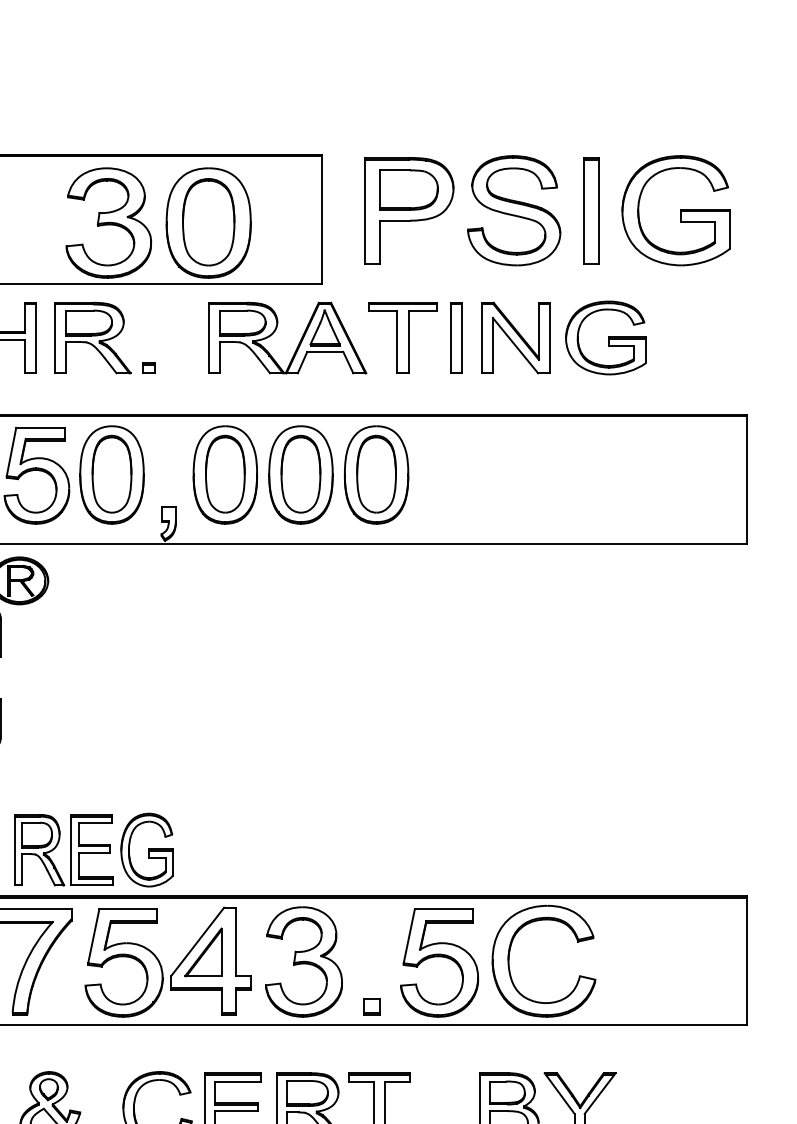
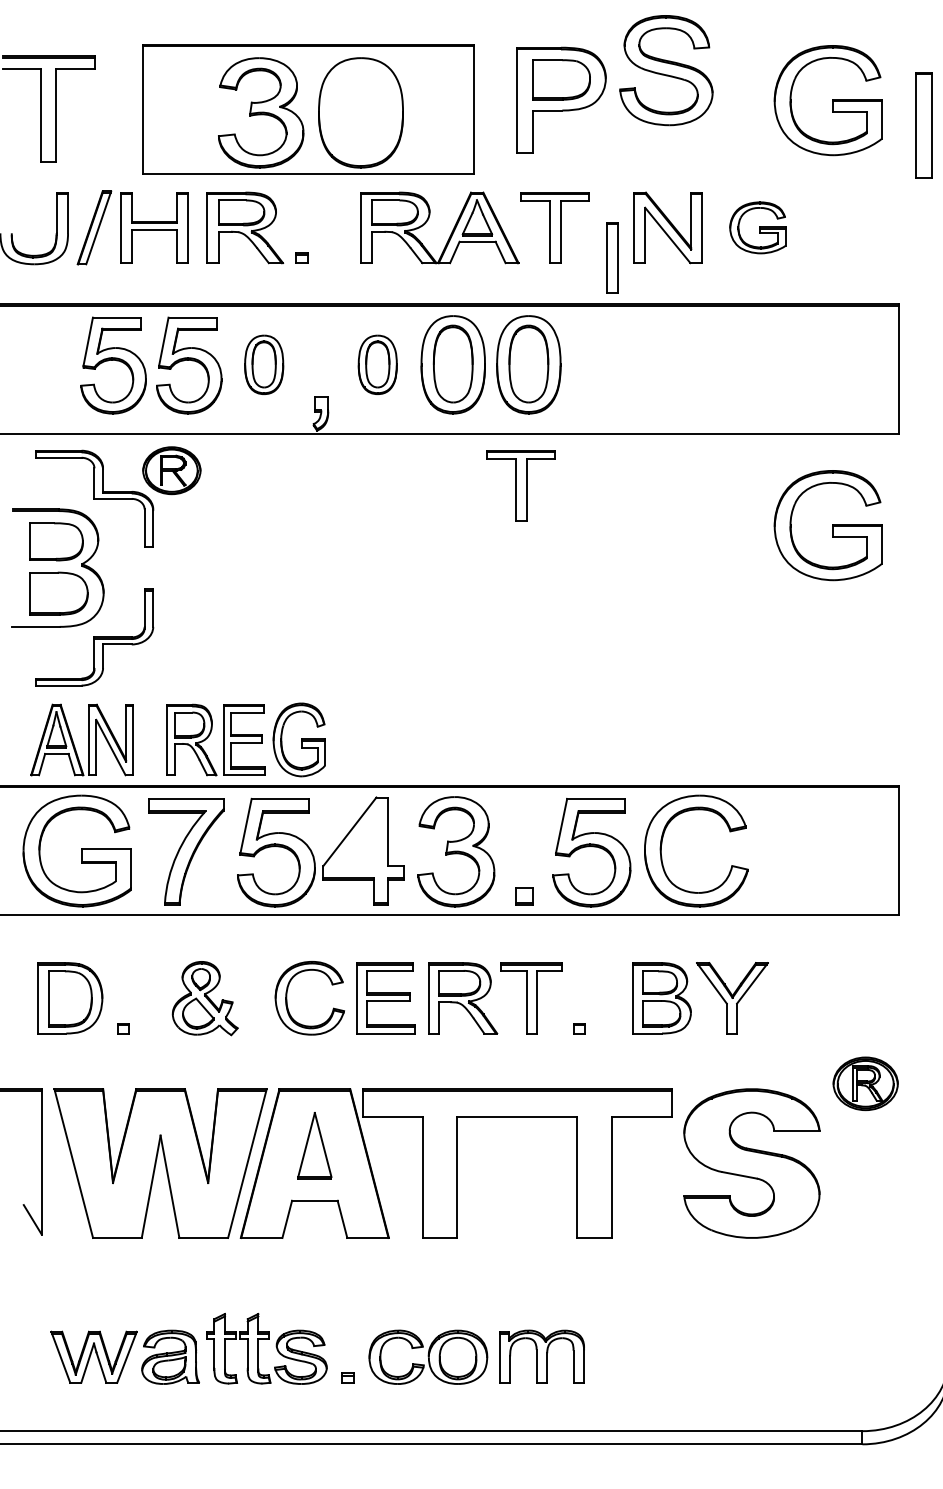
part: (514, 210) -> (666, 70), moved
part: (591, 210) -> (923, 125), moved
part: (208, 222) -> (360, 112), removed
part: (456, 337) -> (612, 257), moved
part: (605, 337) -> (757, 227), size x0.7
part: (111, 474) -> (263, 364), size x0.6
part: (225, 474) -> (377, 364), size x0.6
part: (368, 595) -> (520, 485), added
part: (675, 635) -> (827, 525), added
part: (203, 951) -> (355, 841), removed

